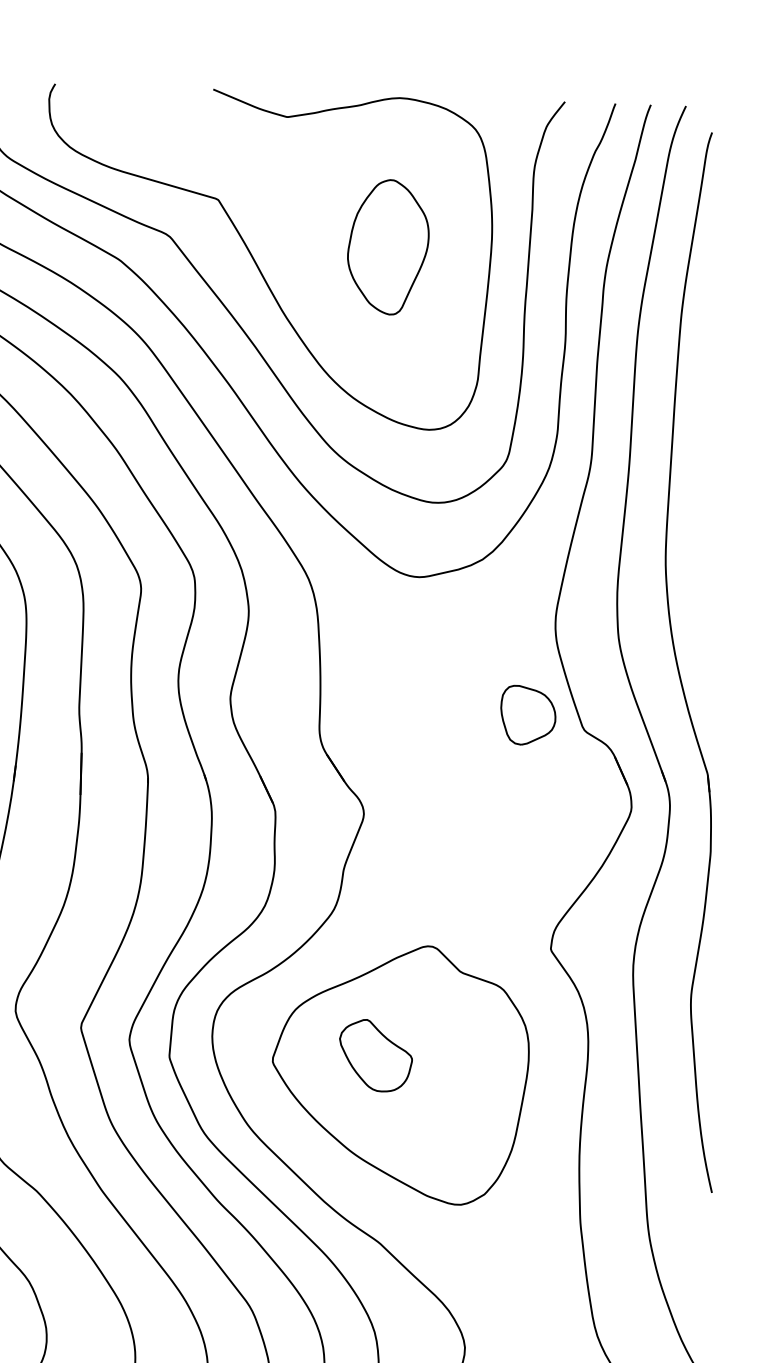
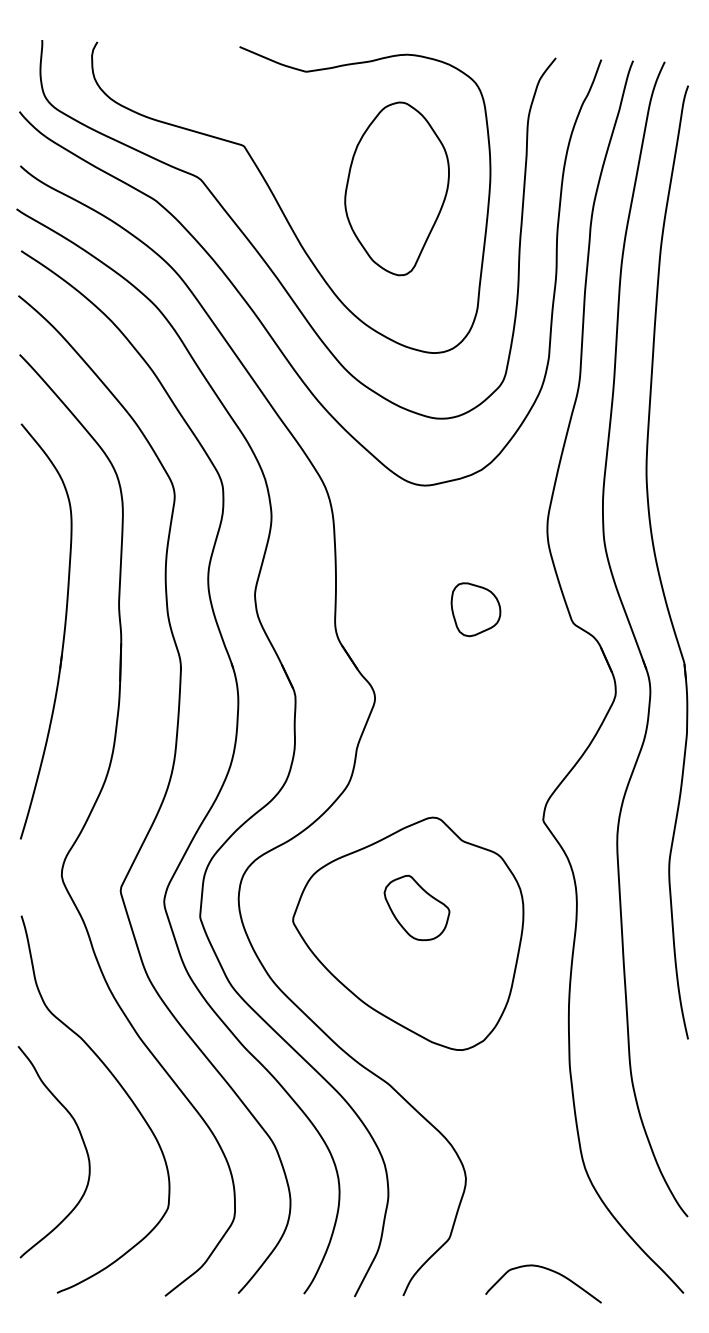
part: (387, 246) -> (396, 188), size x1.43
part: (527, 714) -> (475, 609), moved
part: (375, 1055) -> (416, 907), moved

